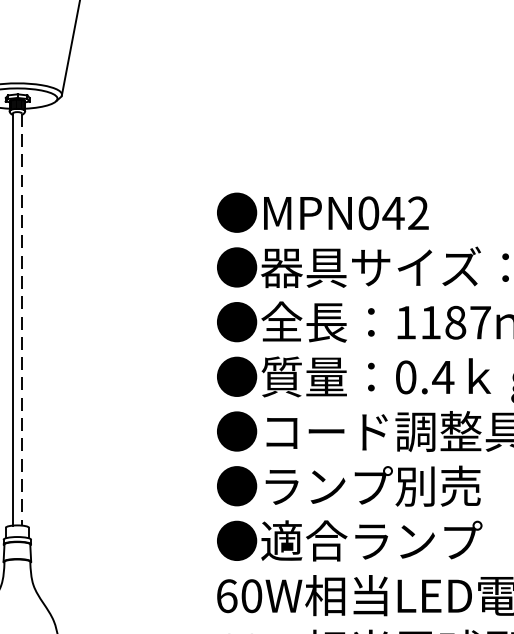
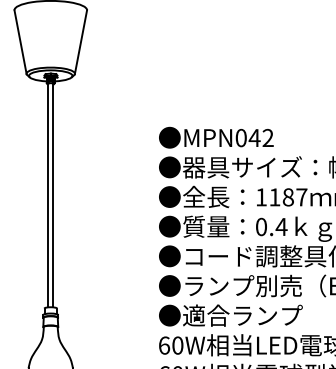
line: (22, 319) -> (53, 195), dashed -> solid

